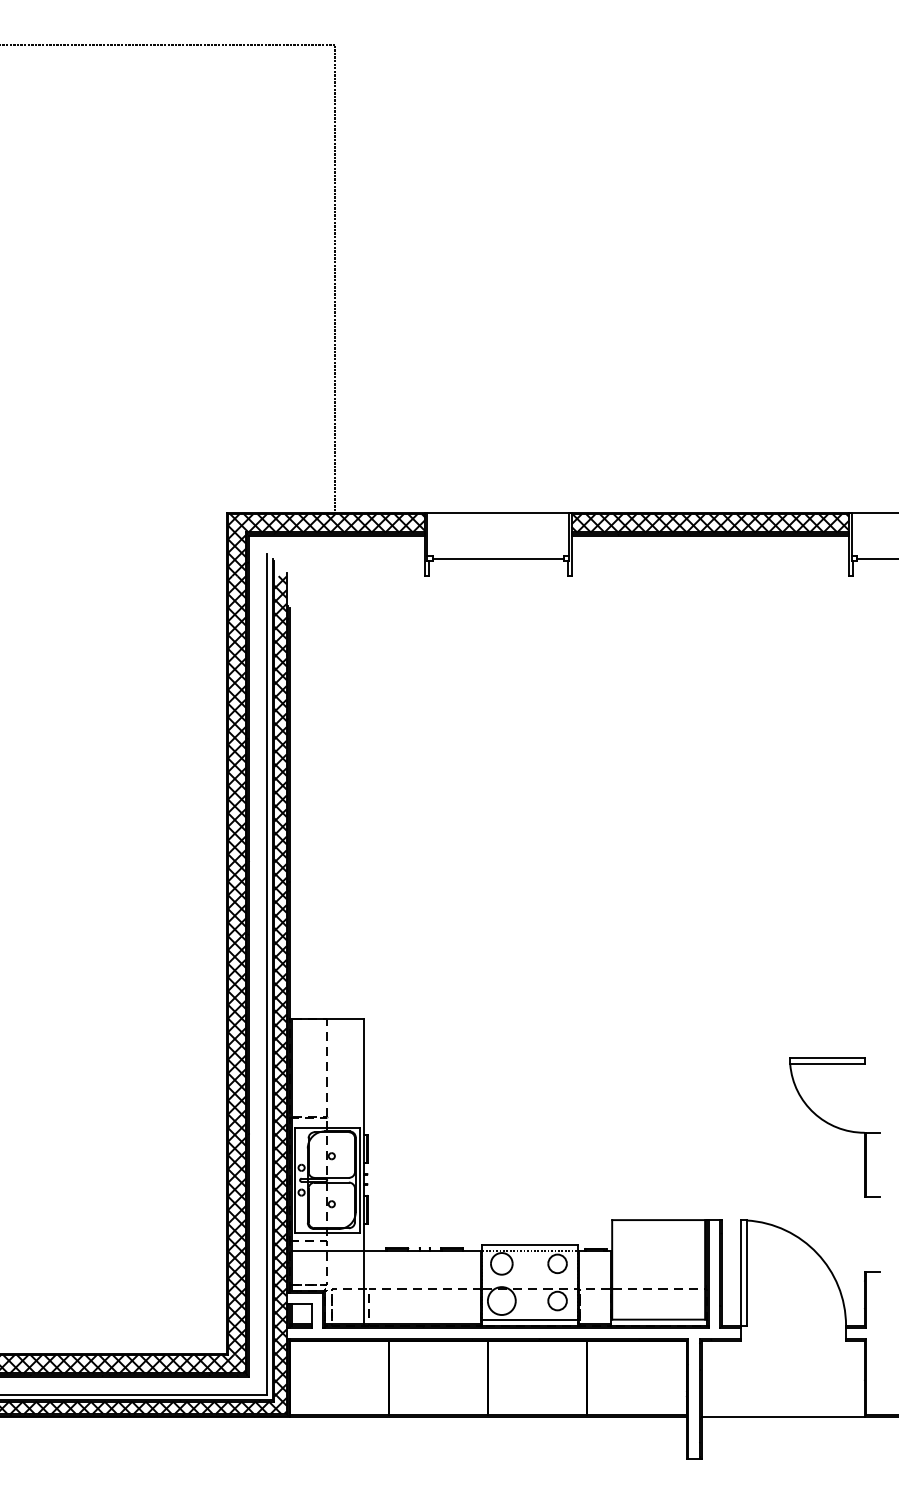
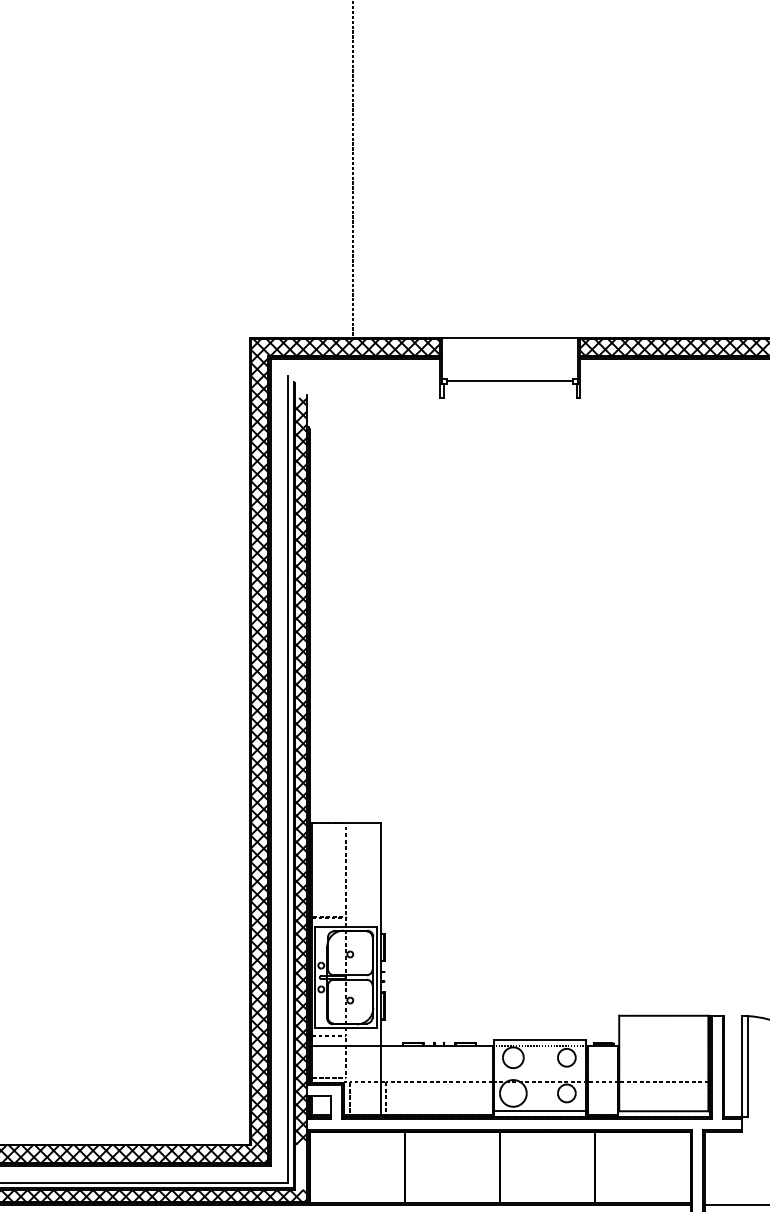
hatch: (280, 1377) -> (301, 1166), removed

